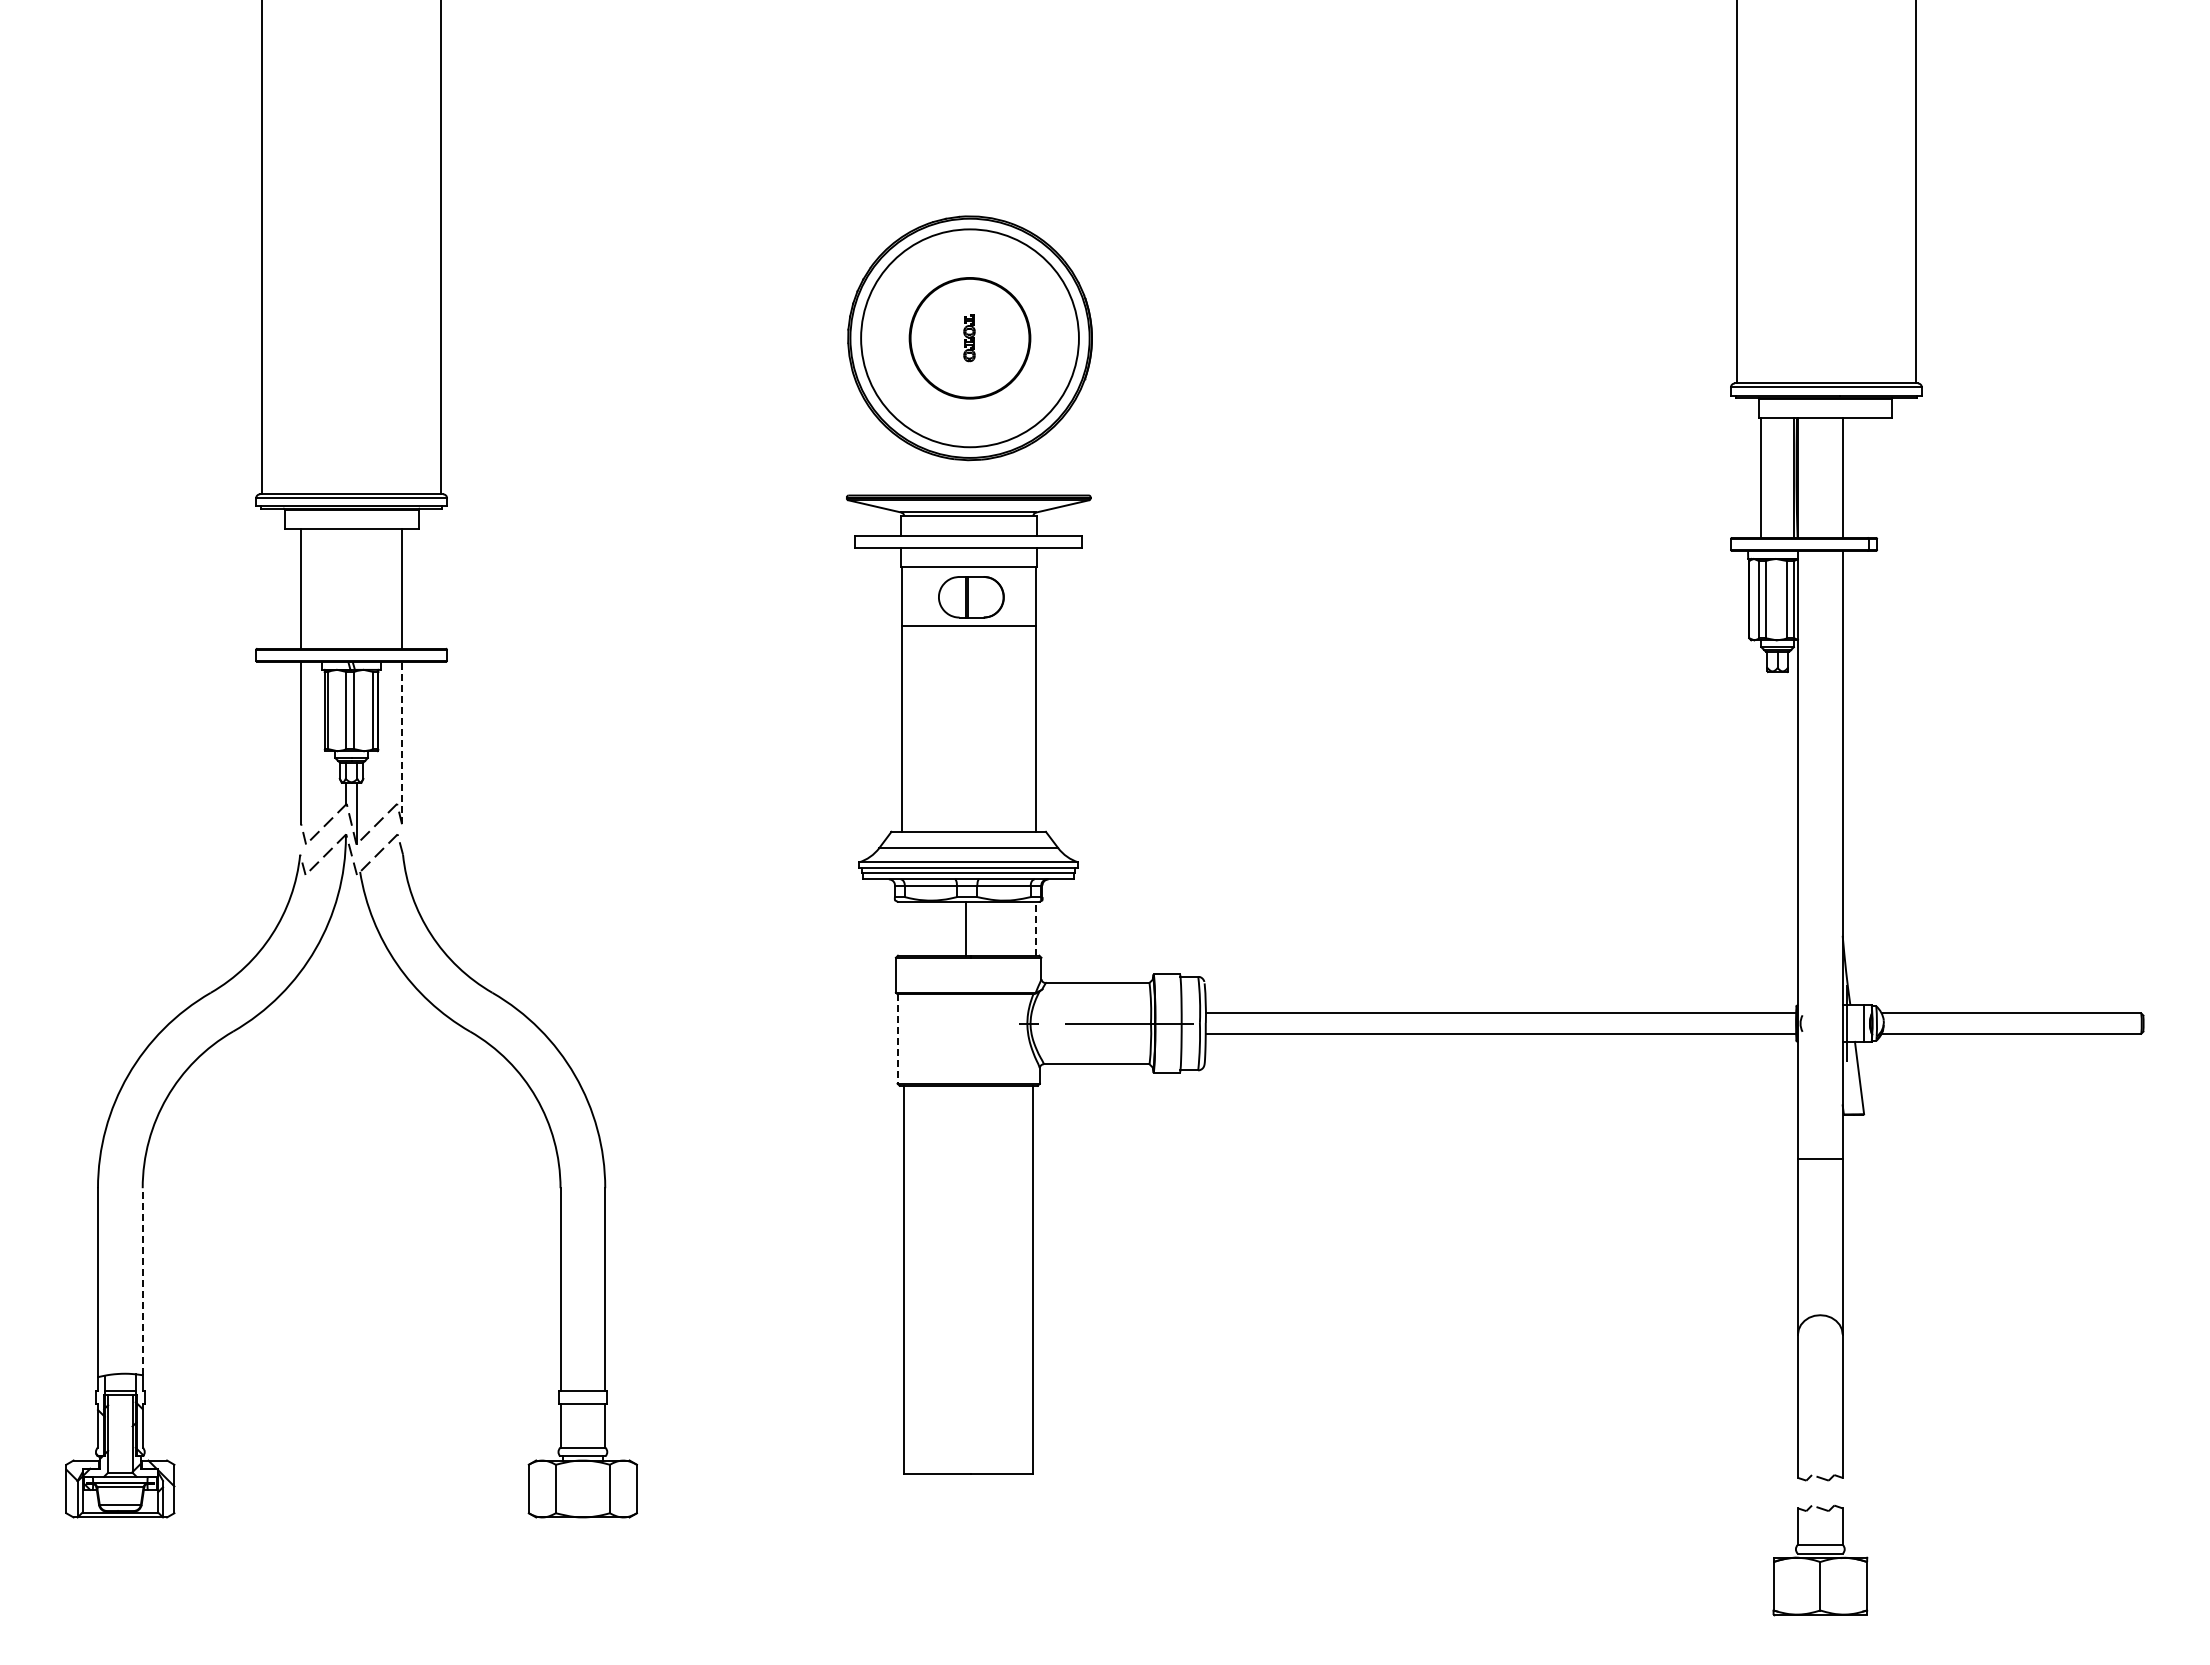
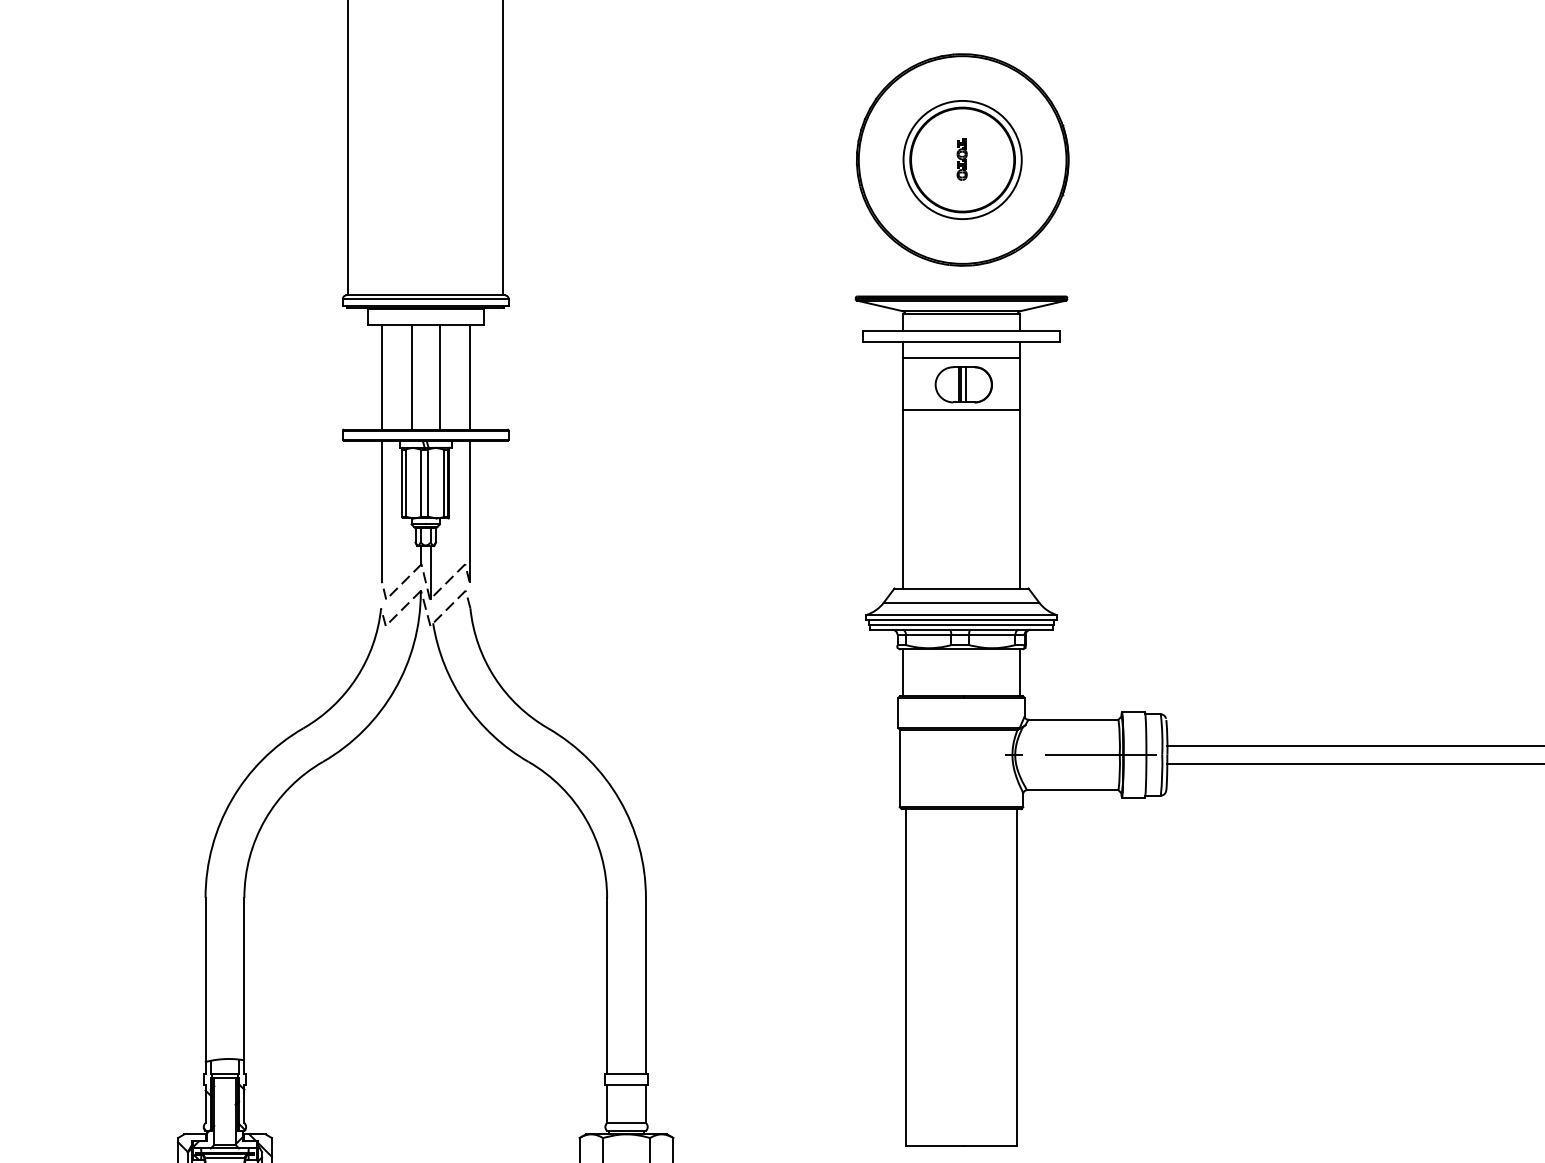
circle: (969, 338) -> (962, 160), size x0.62
line: (335, 588) -> (411, 377), added
line: (367, 588) -> (439, 377), added
line: (973, 596) -> (965, 384), added
line: (402, 742) -> (469, 510), dashed -> solid
line: (965, 928) -> (903, 672), moved
line: (1035, 928) -> (1019, 672), dashed -> solid
line: (897, 1039) -> (899, 768), dashed -> solid
line: (142, 1281) -> (244, 978), dashed -> solid

